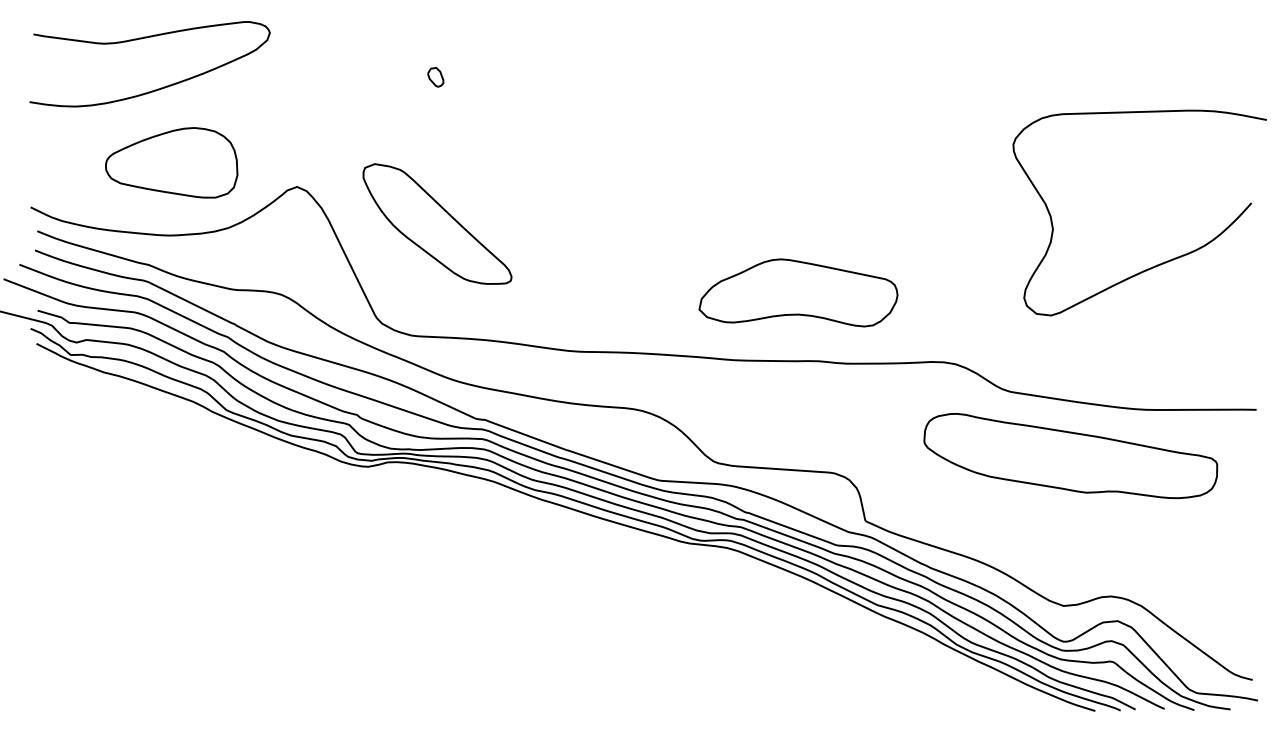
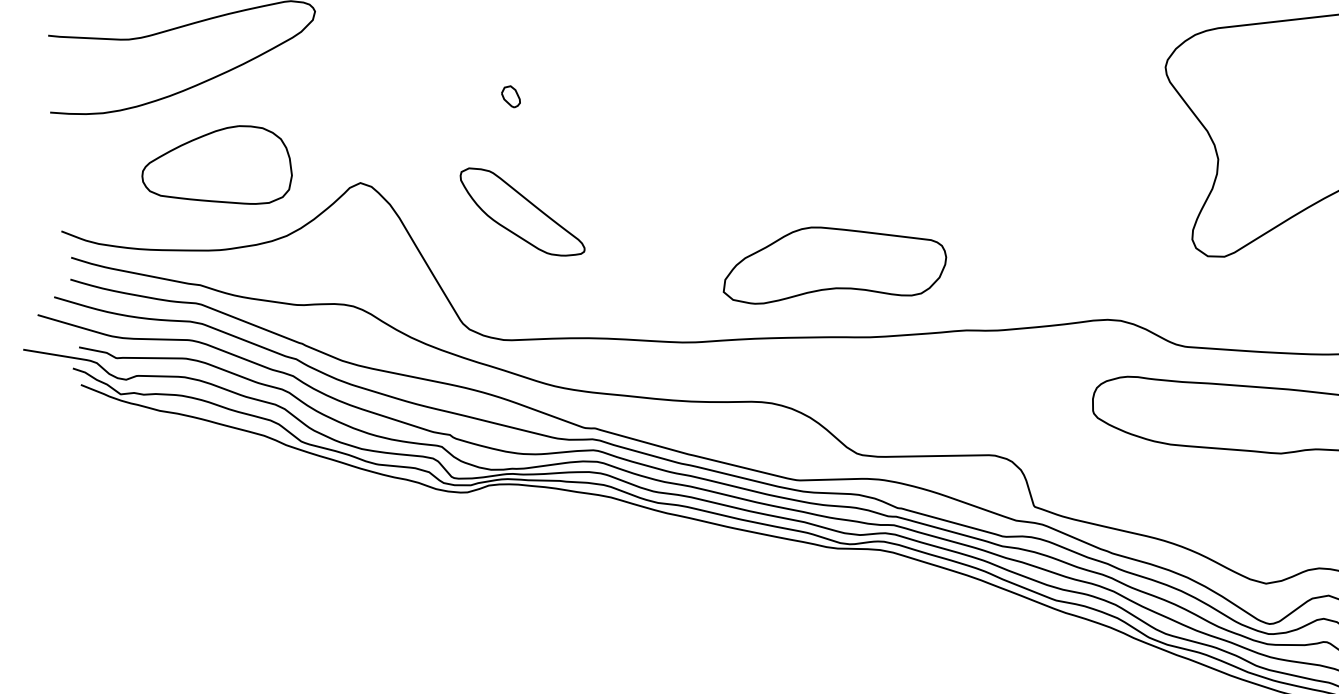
part: (435, 77) -> (510, 97), moved
part: (437, 223) -> (522, 211), size x0.7
part: (798, 292) -> (834, 263), moved

